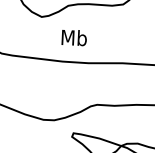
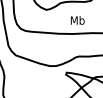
text: (73, 37) -> (77, 20), moved

